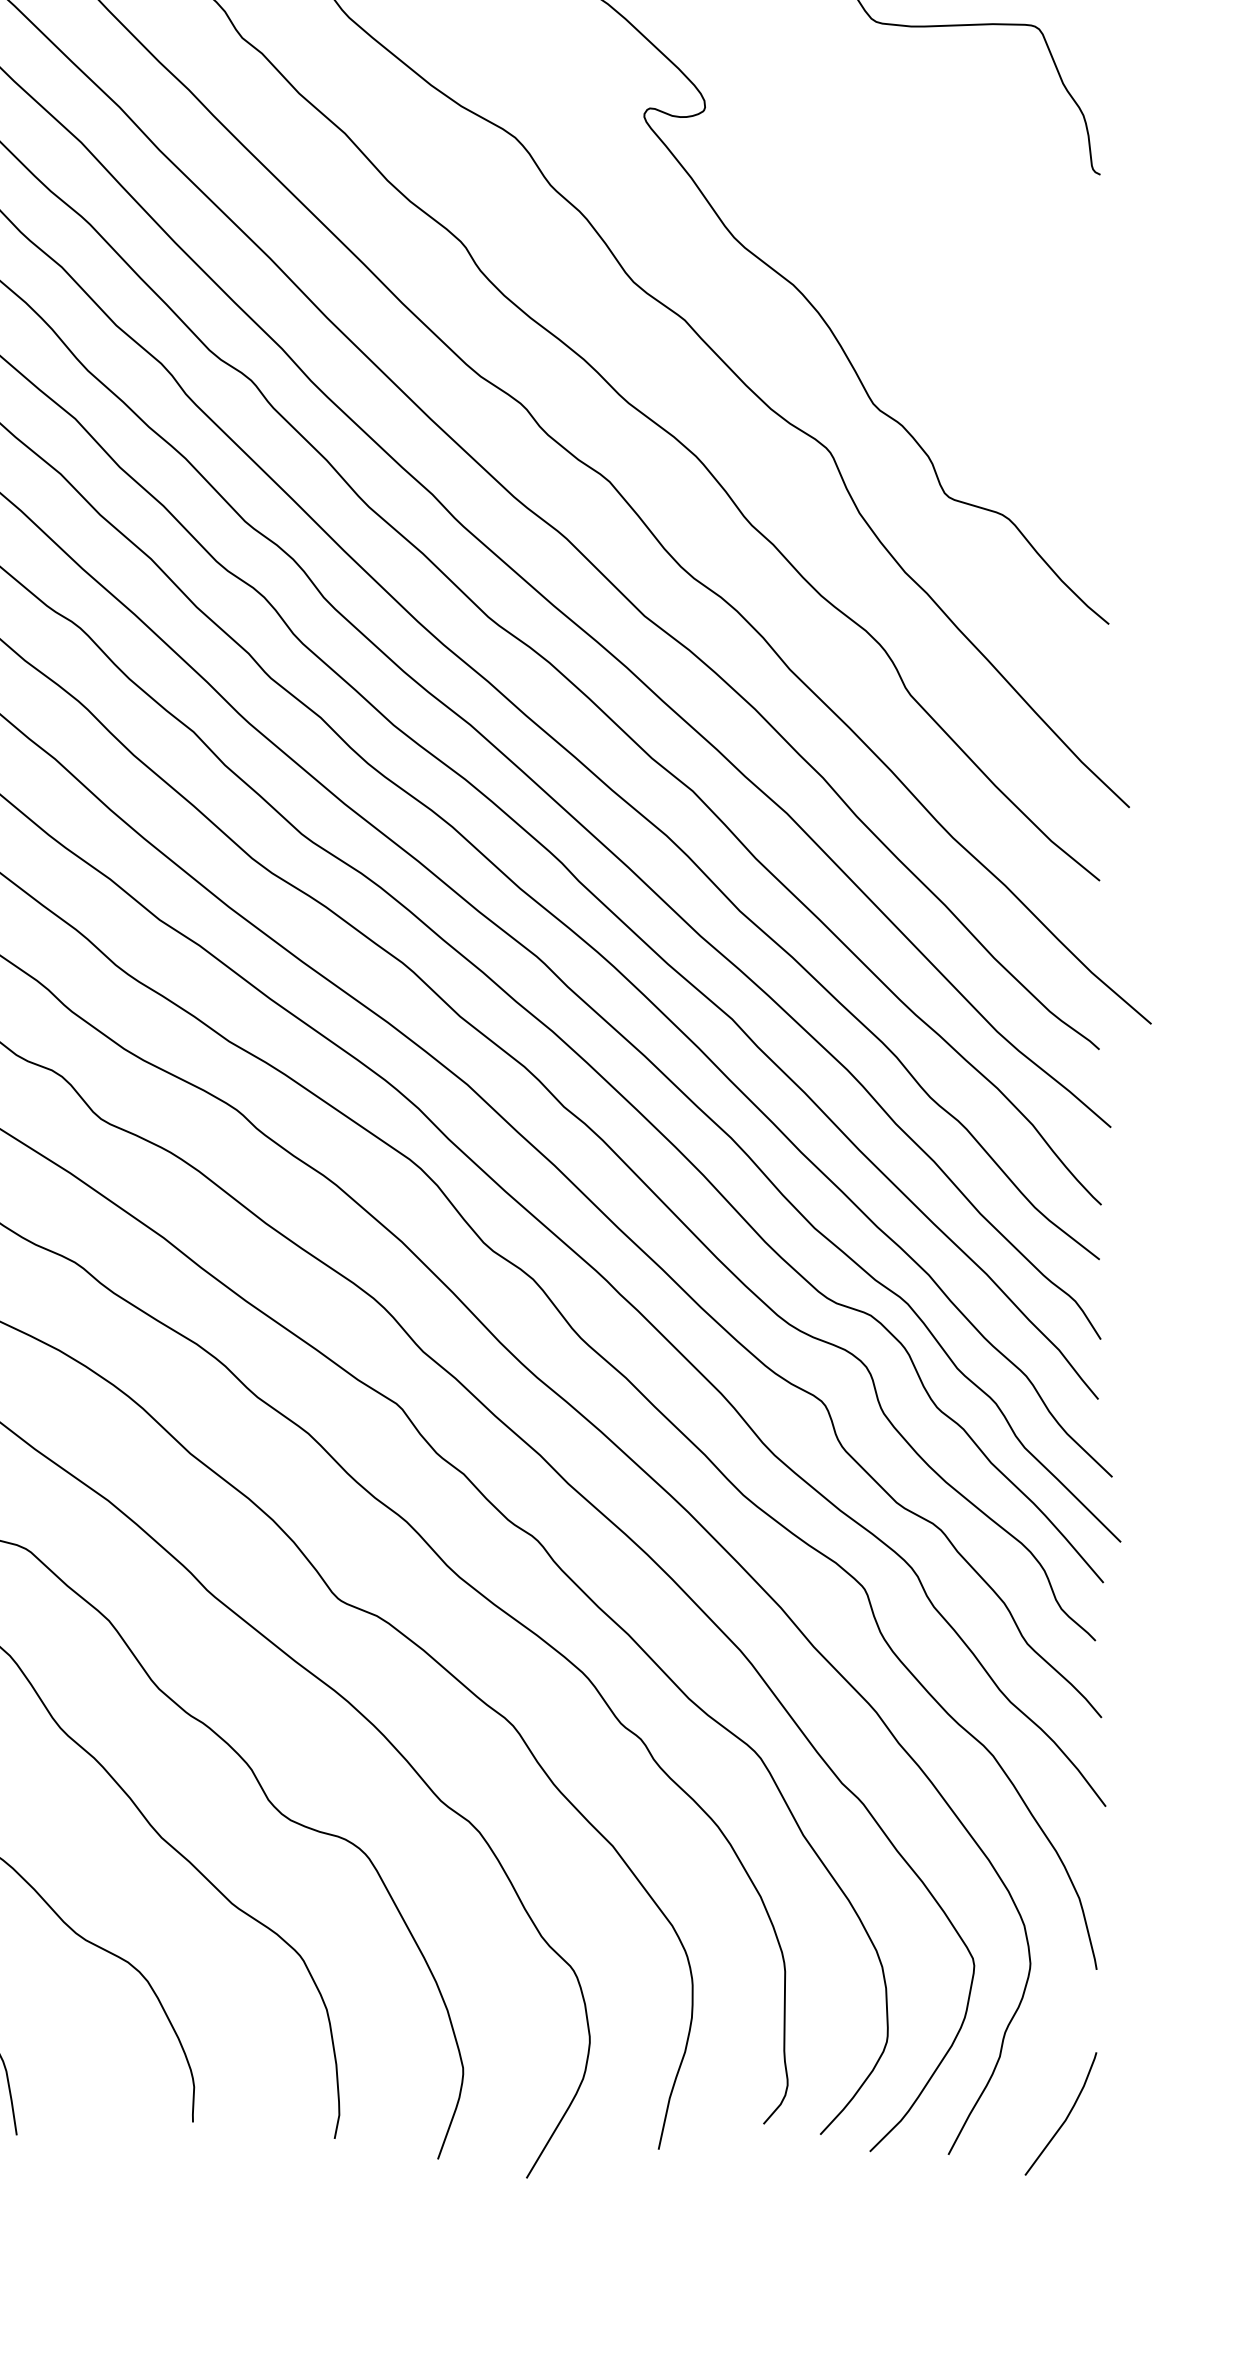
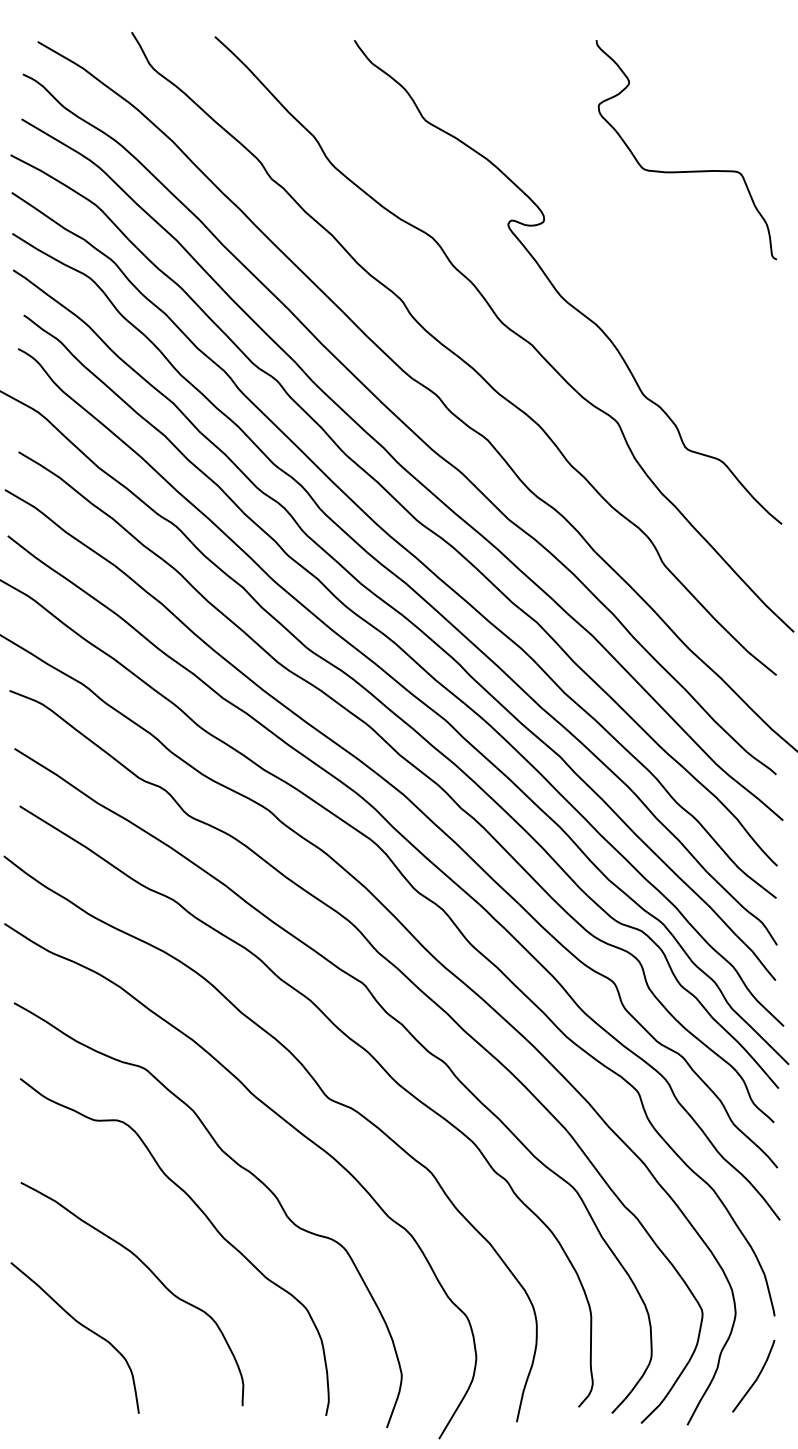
curve: (1065, 2116) -> (756, 1377), moved

